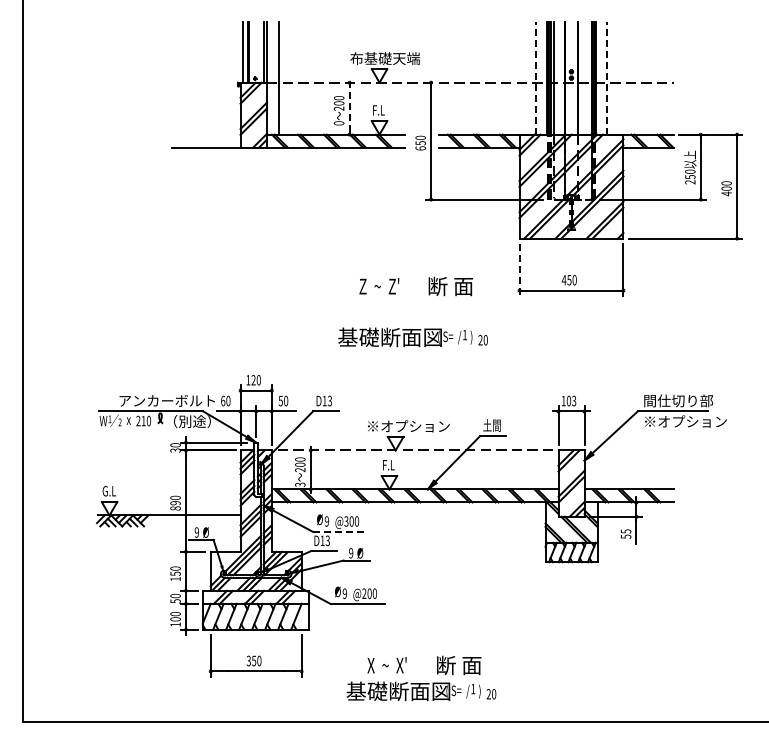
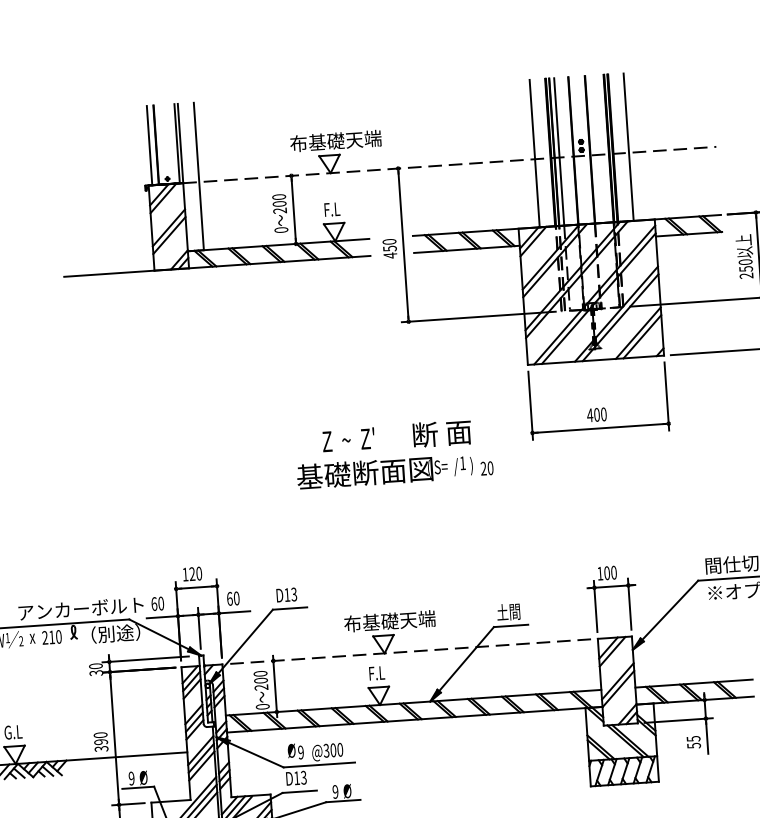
line: (535, 77) -> (534, 152), dashed -> solid
line: (607, 77) -> (628, 146), dashed -> solid
line: (349, 108) -> (293, 209), dashed -> solid
text: (420, 148) -> (390, 255), 650 -> 450
line: (519, 269) -> (530, 405), dashed -> solid
text: (569, 279) -> (597, 413), 450 -> 400
text: (412, 337) -> (394, 471), moved
text: (280, 400) -> (229, 598), 50 -> 60
text: (574, 401) -> (614, 573), 103 -> 100
text: (407, 425) -> (397, 619), ※オプション -> 布基礎天端
text: (300, 484) -> (263, 706), 3 -> 0
text: (175, 508) -> (101, 749), 890 -> 390
line: (340, 531) -> (319, 764), dashed -> solid

